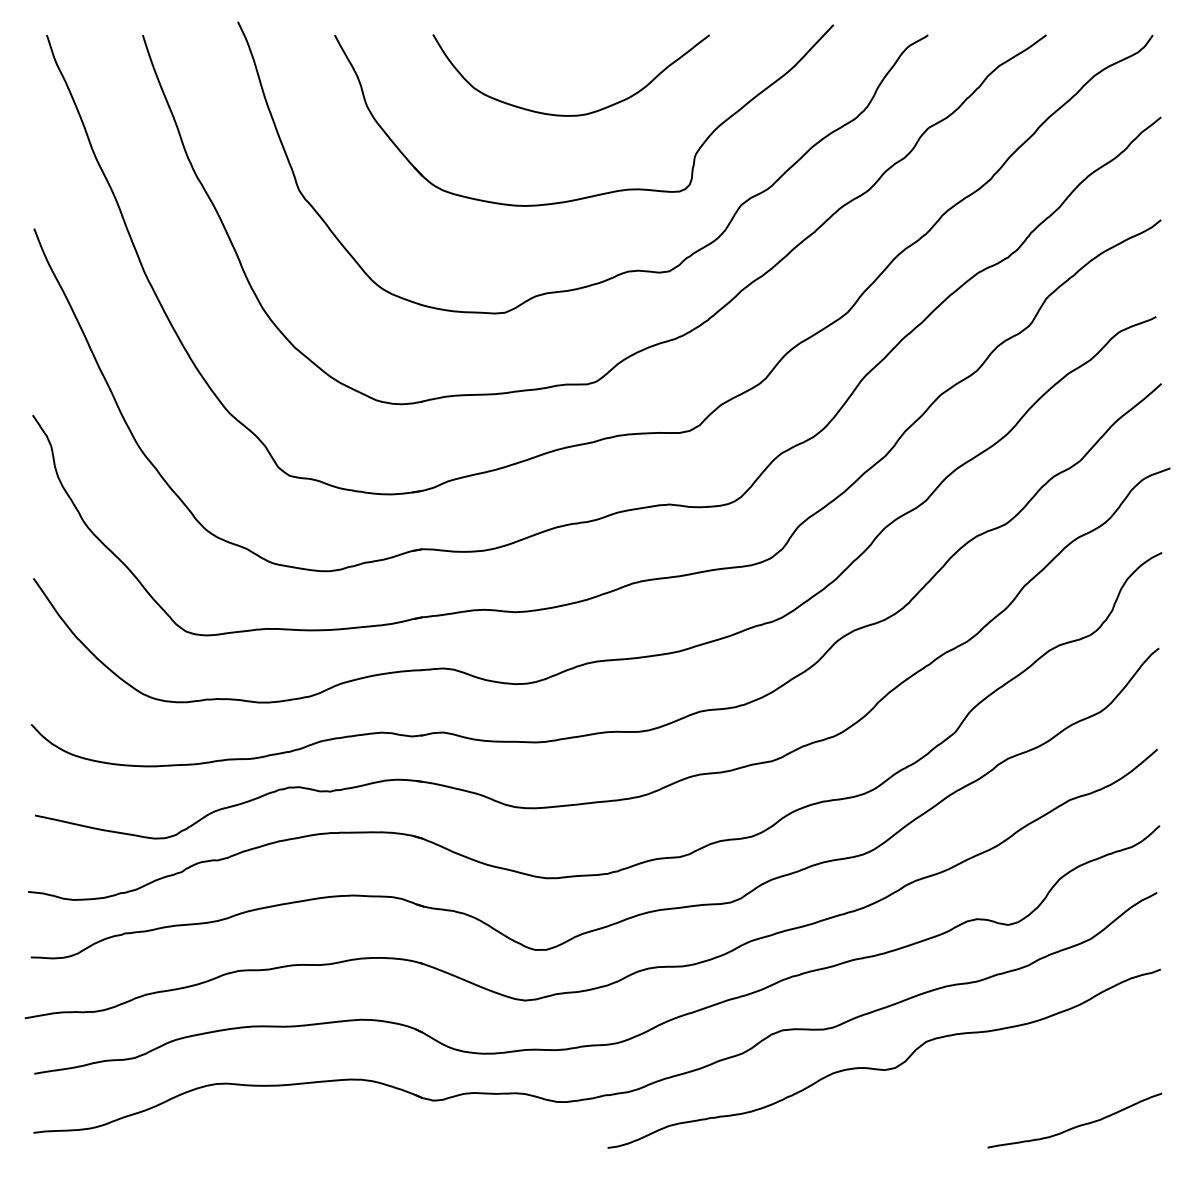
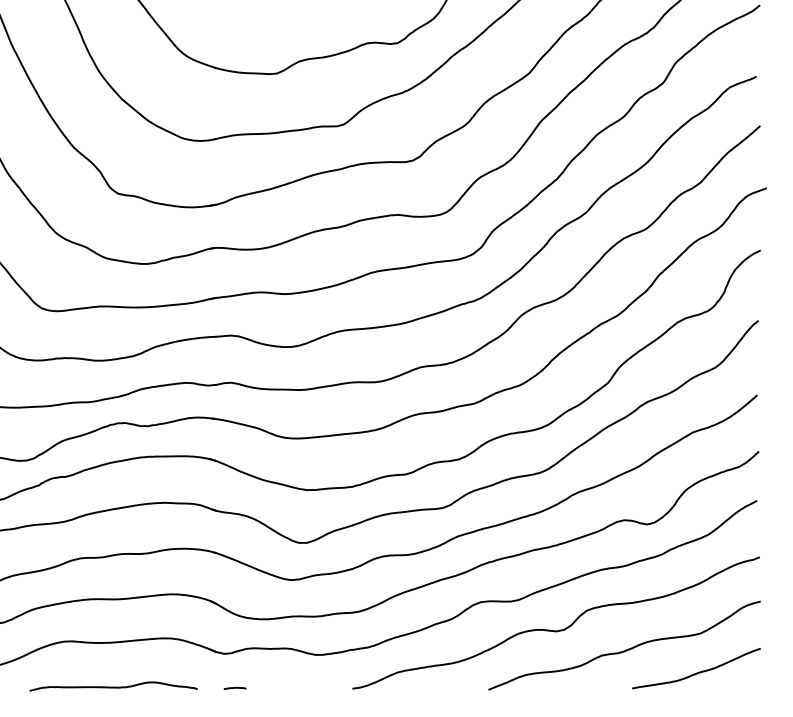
curve: (980, 1094) -> (627, 649), added
curve: (283, 1145) -> (113, 686), added
curve: (448, 1147) -> (235, 688), added

